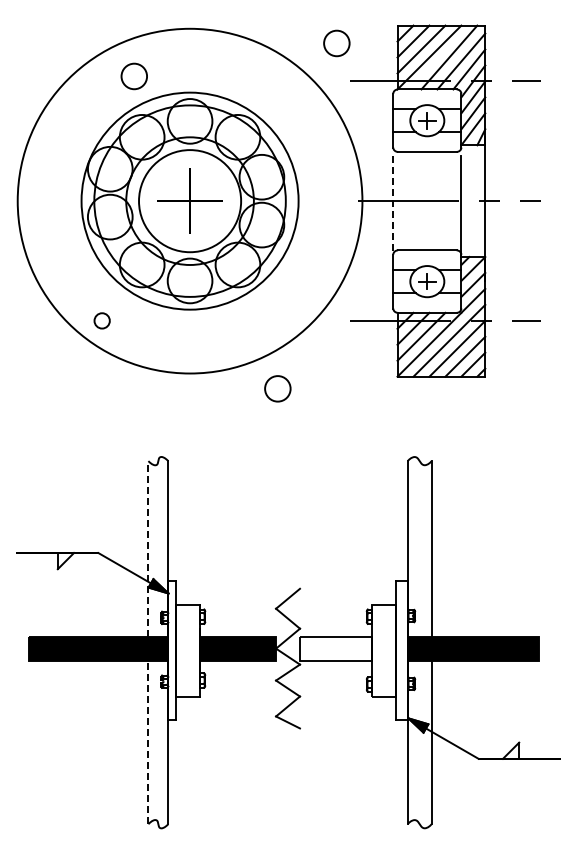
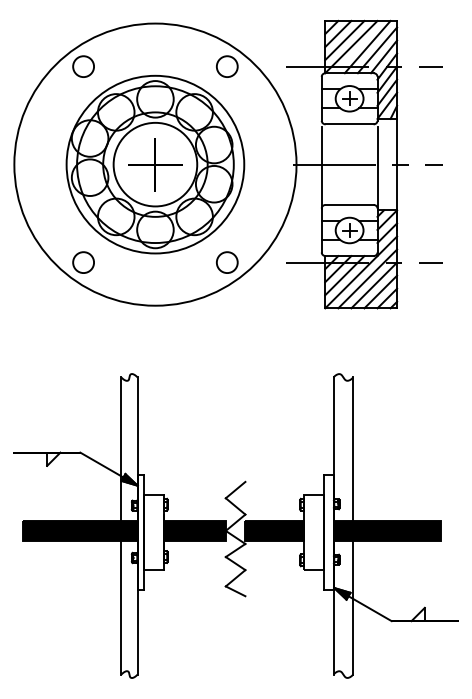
circle: (336, 43) -> (226, 66), moved
circle: (133, 76) -> (82, 66), moved
line: (393, 205) -> (321, 168), dashed -> solid
circle: (101, 320) -> (82, 262), size x1.67
circle: (277, 388) -> (226, 262), moved
line: (148, 642) -> (121, 525), dashed -> solid
fill: (335, 648) -> (274, 530), added

